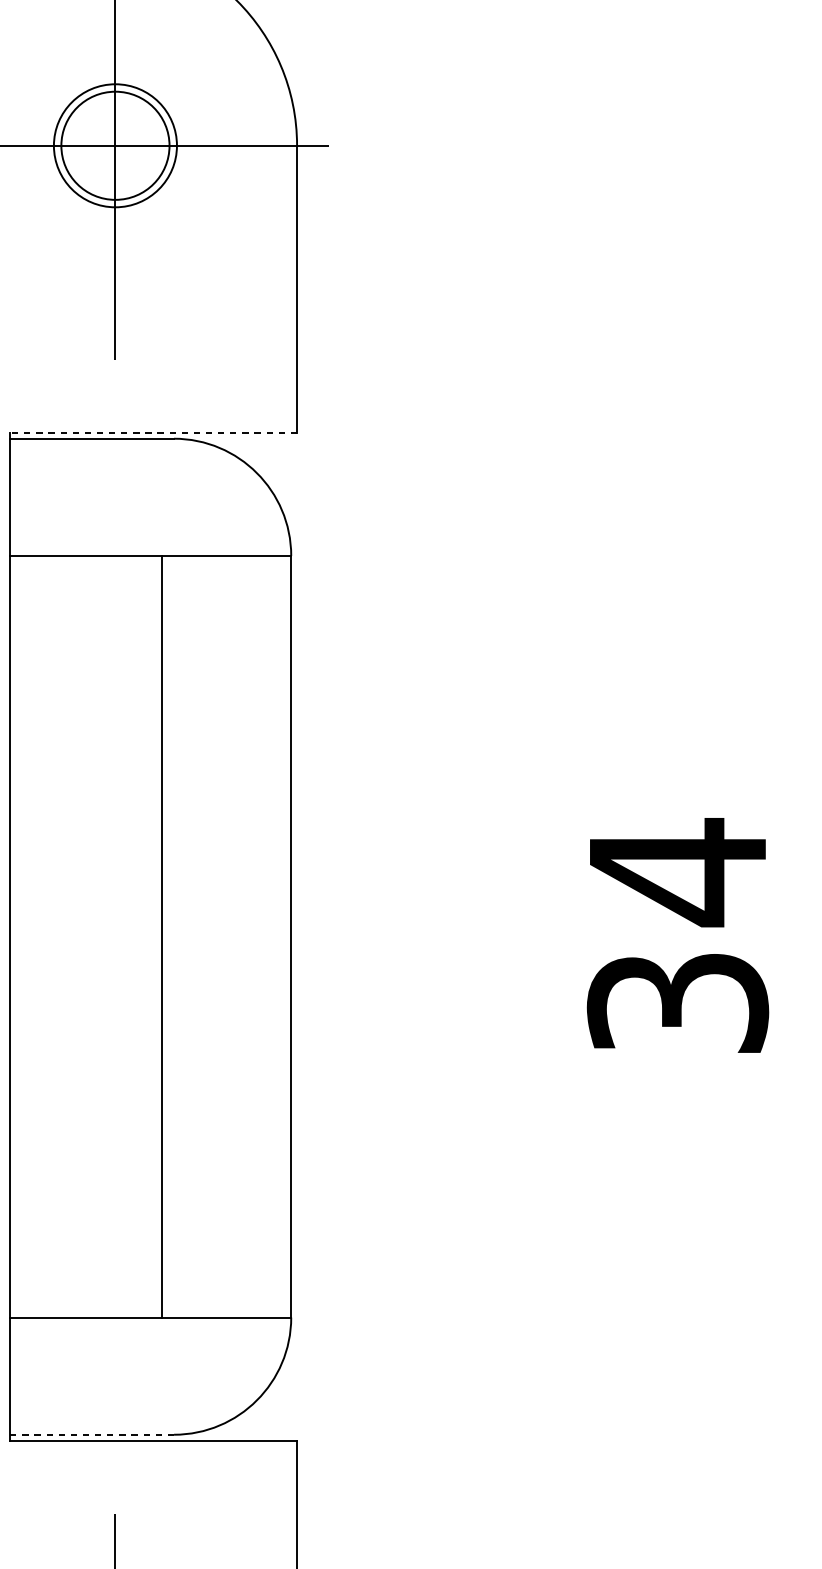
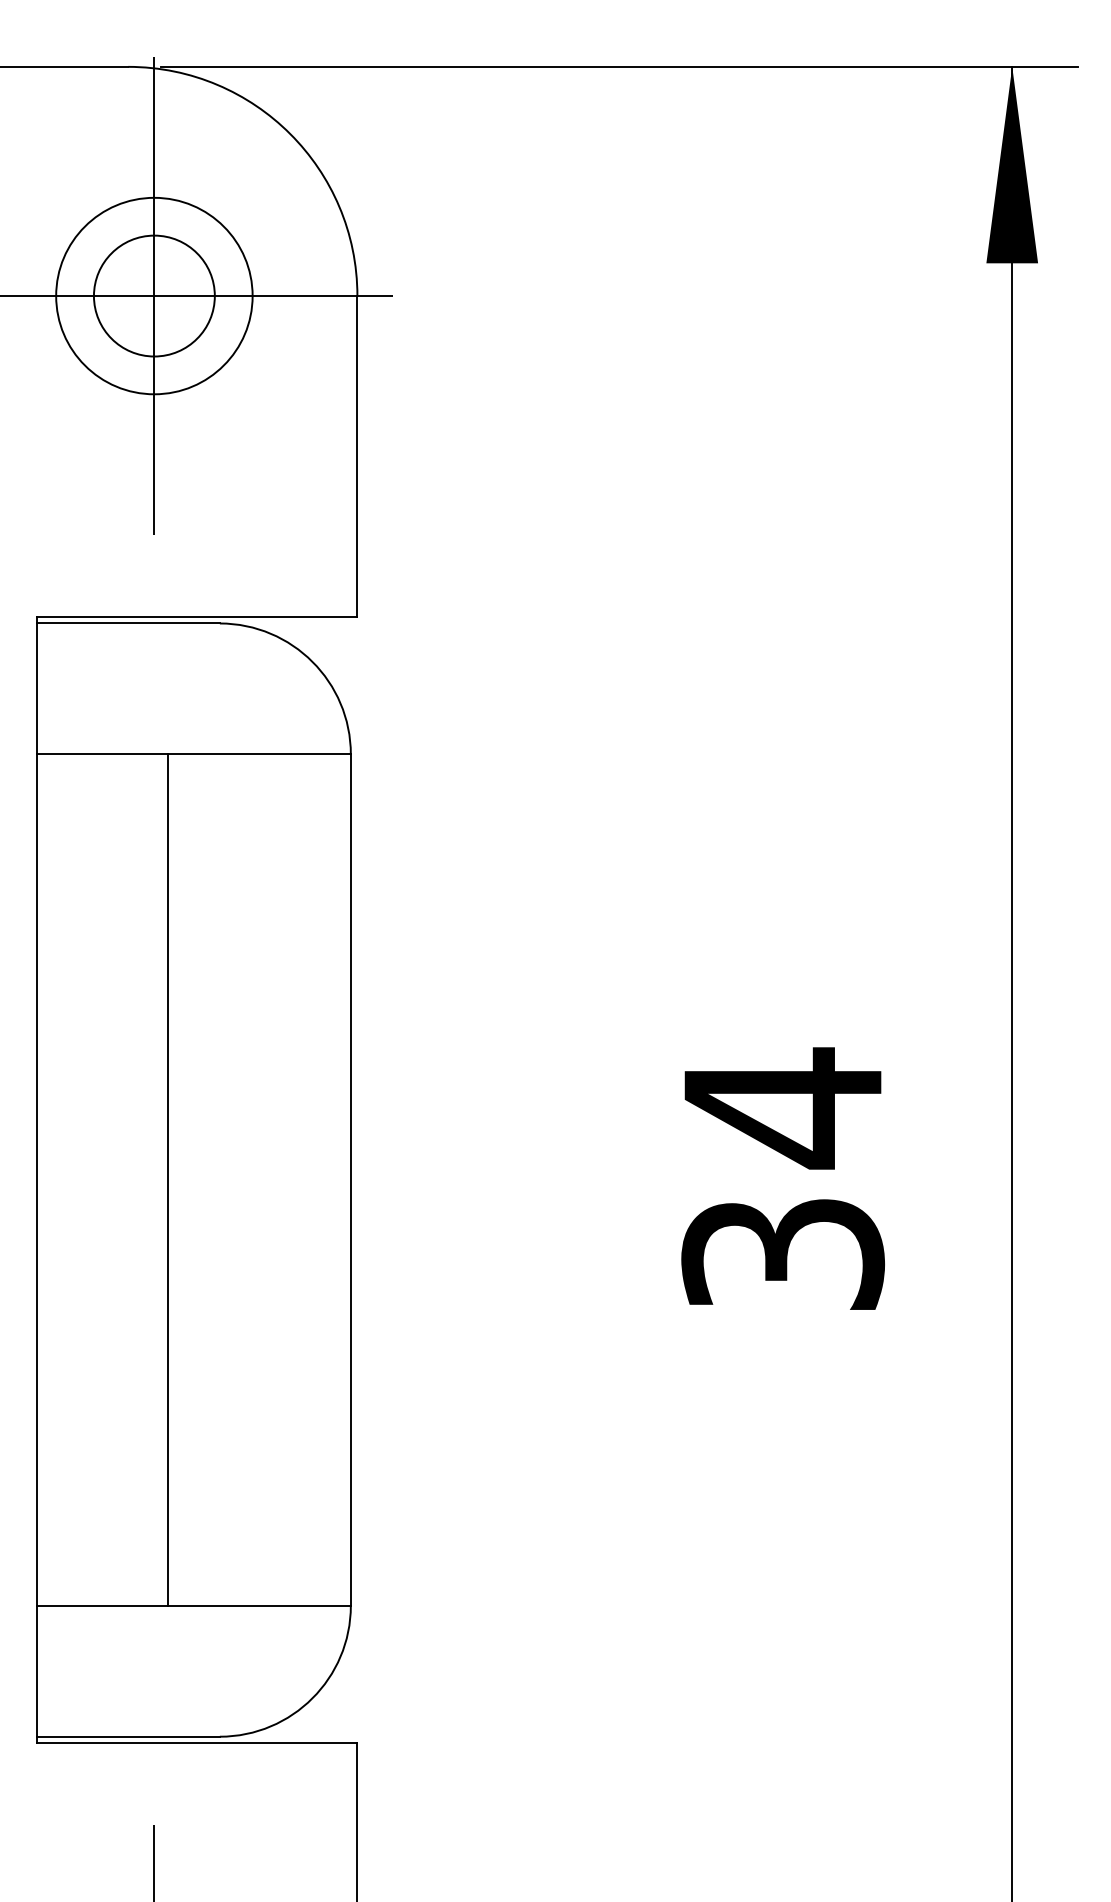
circle: (115, 145) -> (154, 295), size x1.43
line: (153, 432) -> (196, 616), dashed -> solid
line: (162, 936) -> (167, 1179), moved
line: (92, 1434) -> (128, 1736), dashed -> solid

